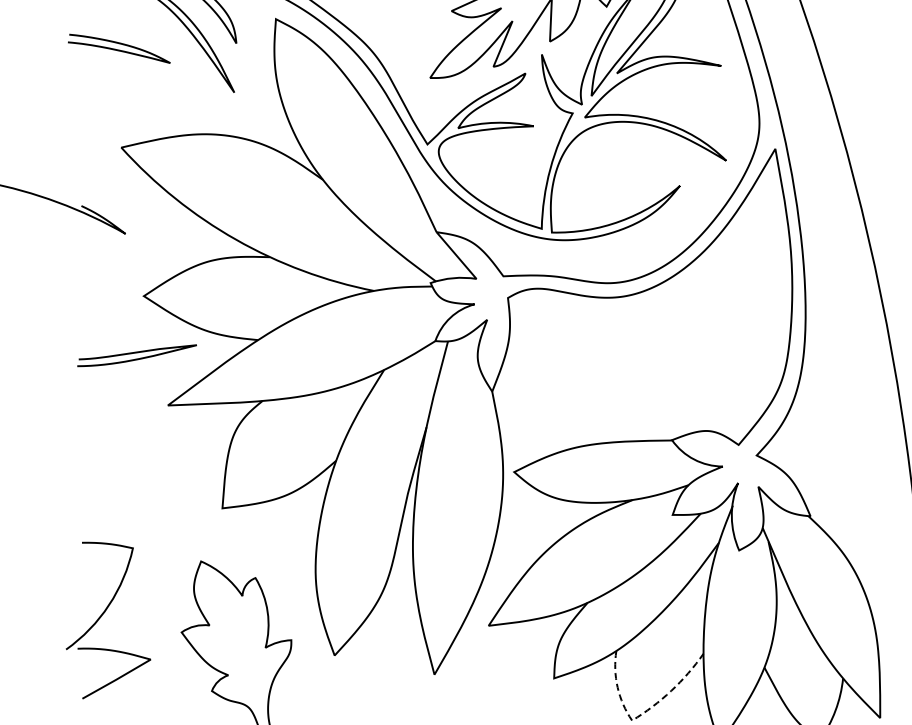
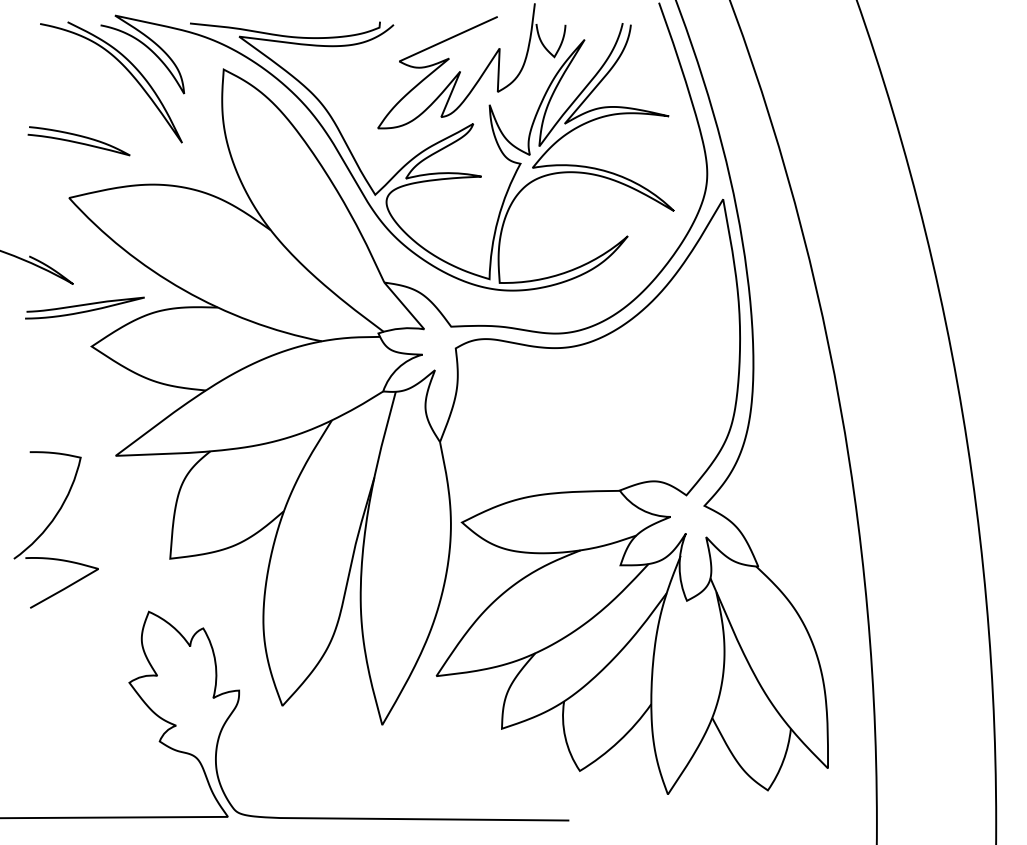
curve: (117, 49) -> (77, 141), moved
curve: (136, 353) -> (84, 305), moved
part: (102, 616) -> (50, 525), moved
line: (641, 714) -> (589, 764), dashed -> solid

